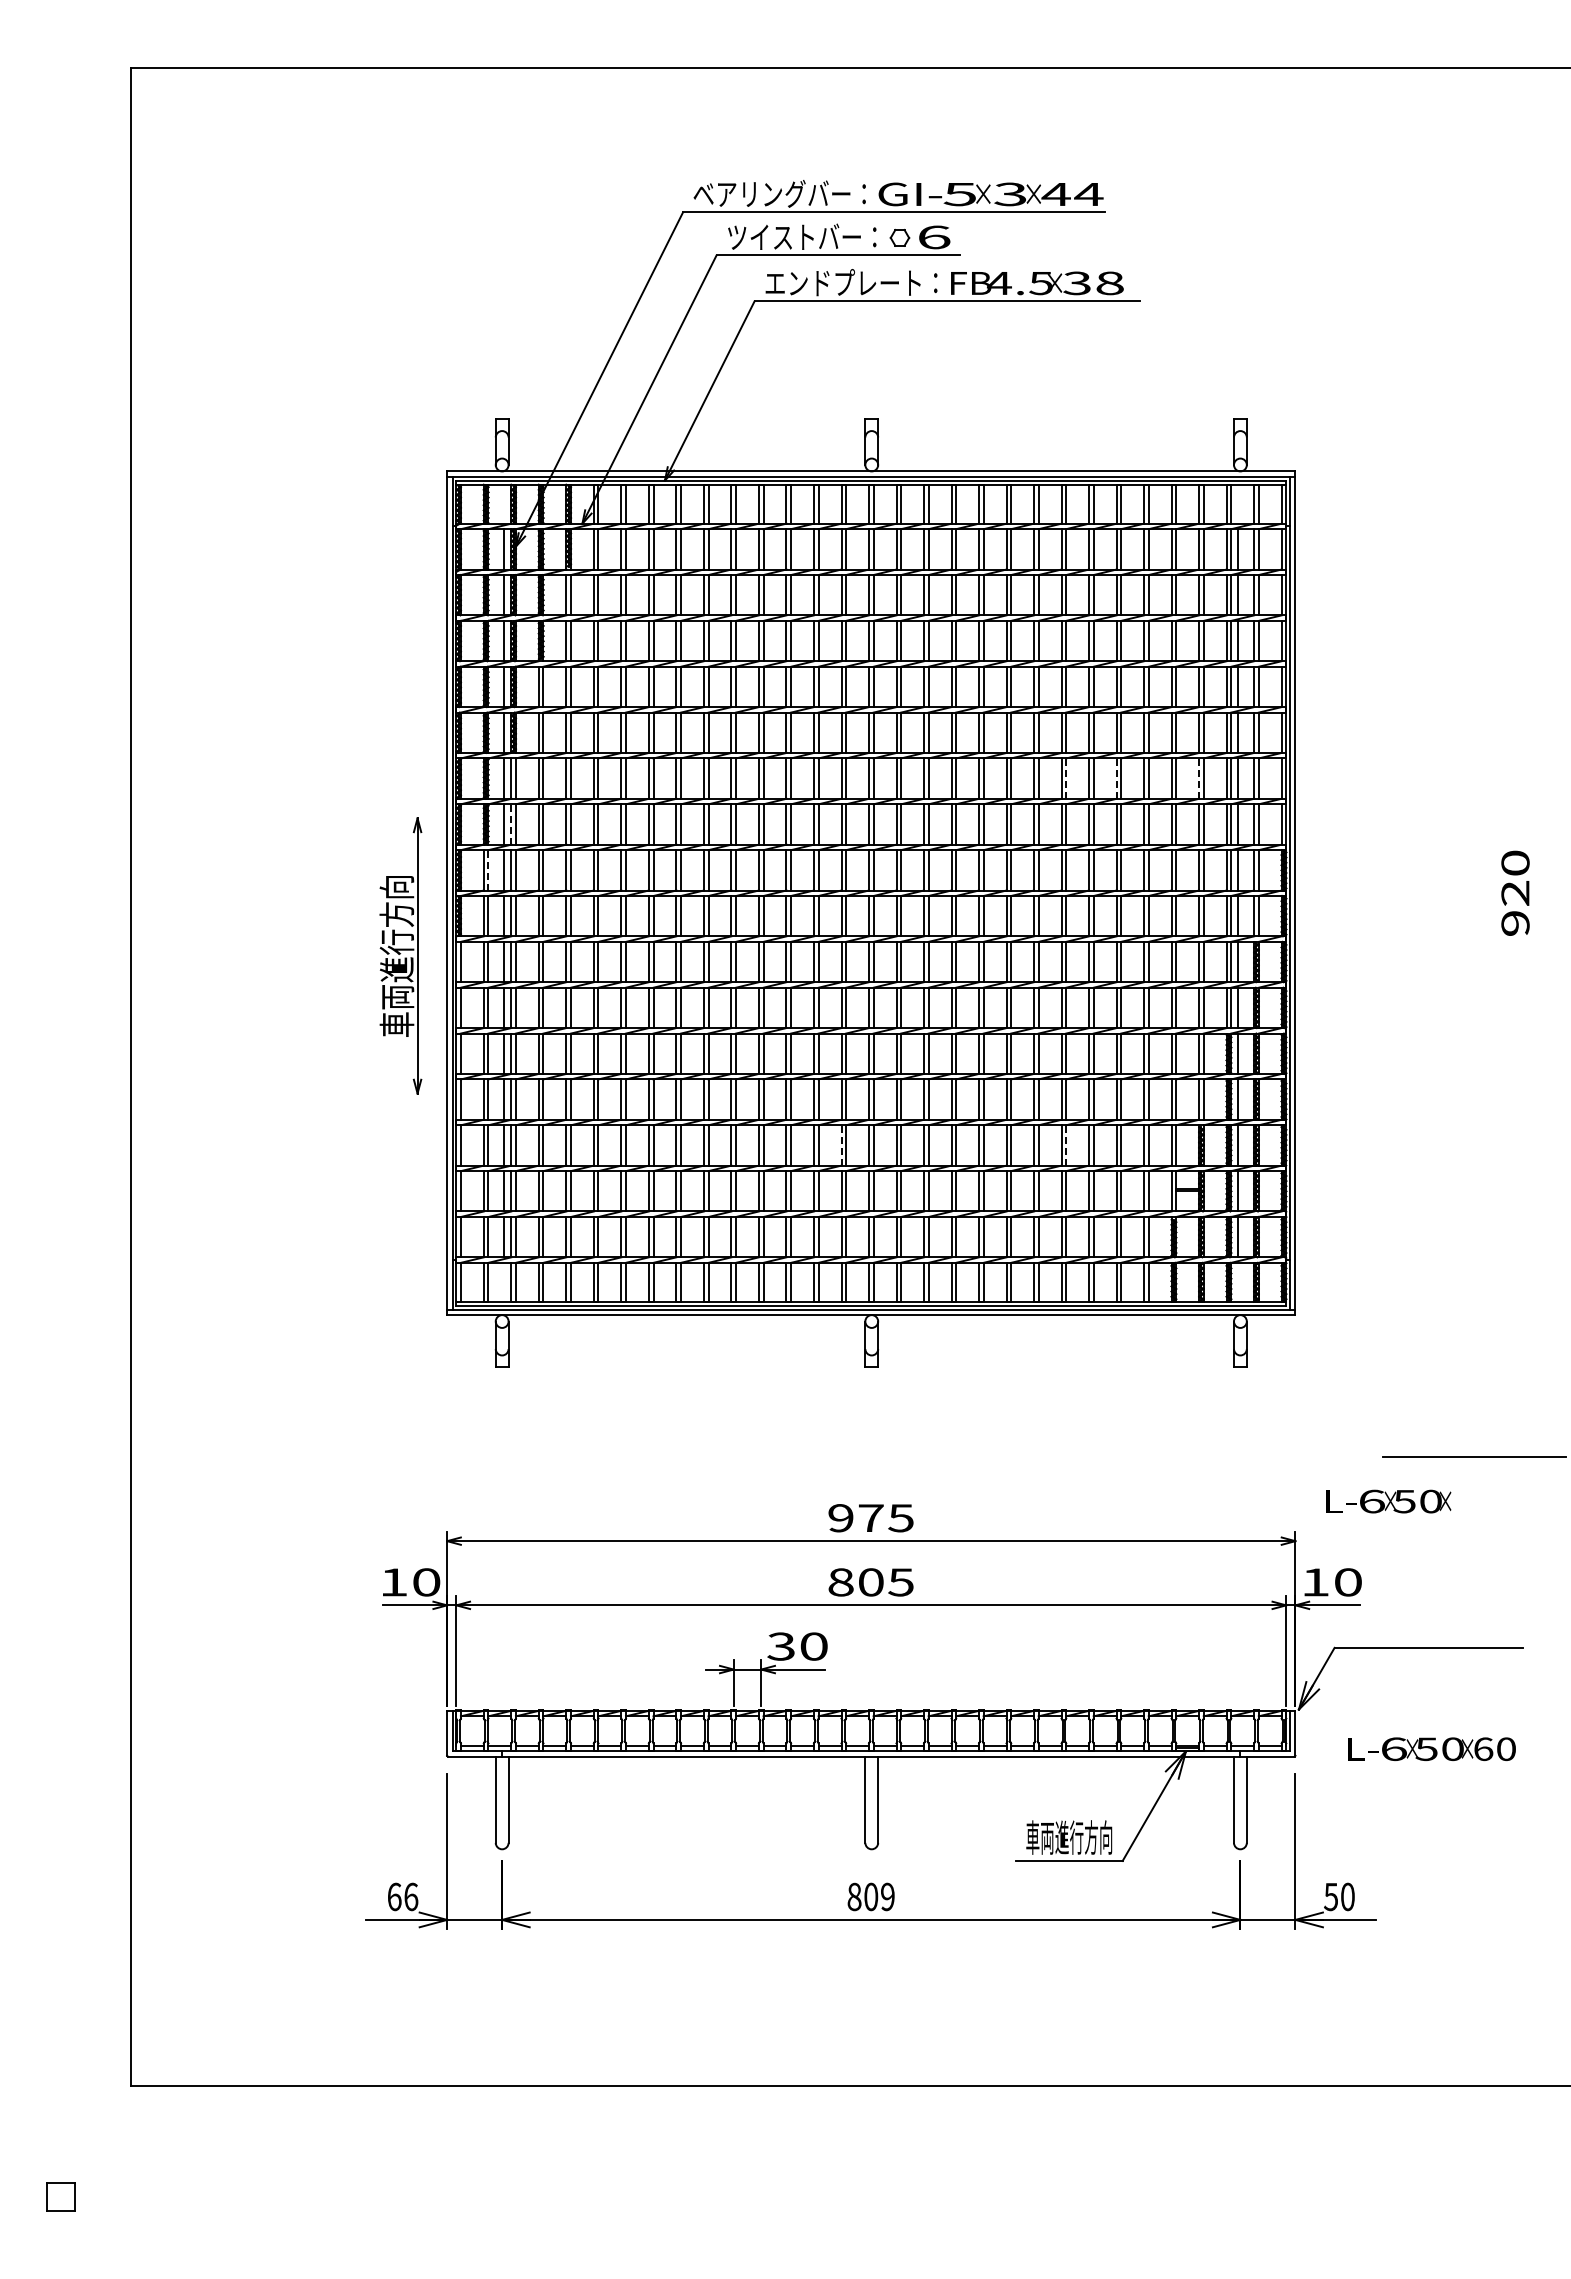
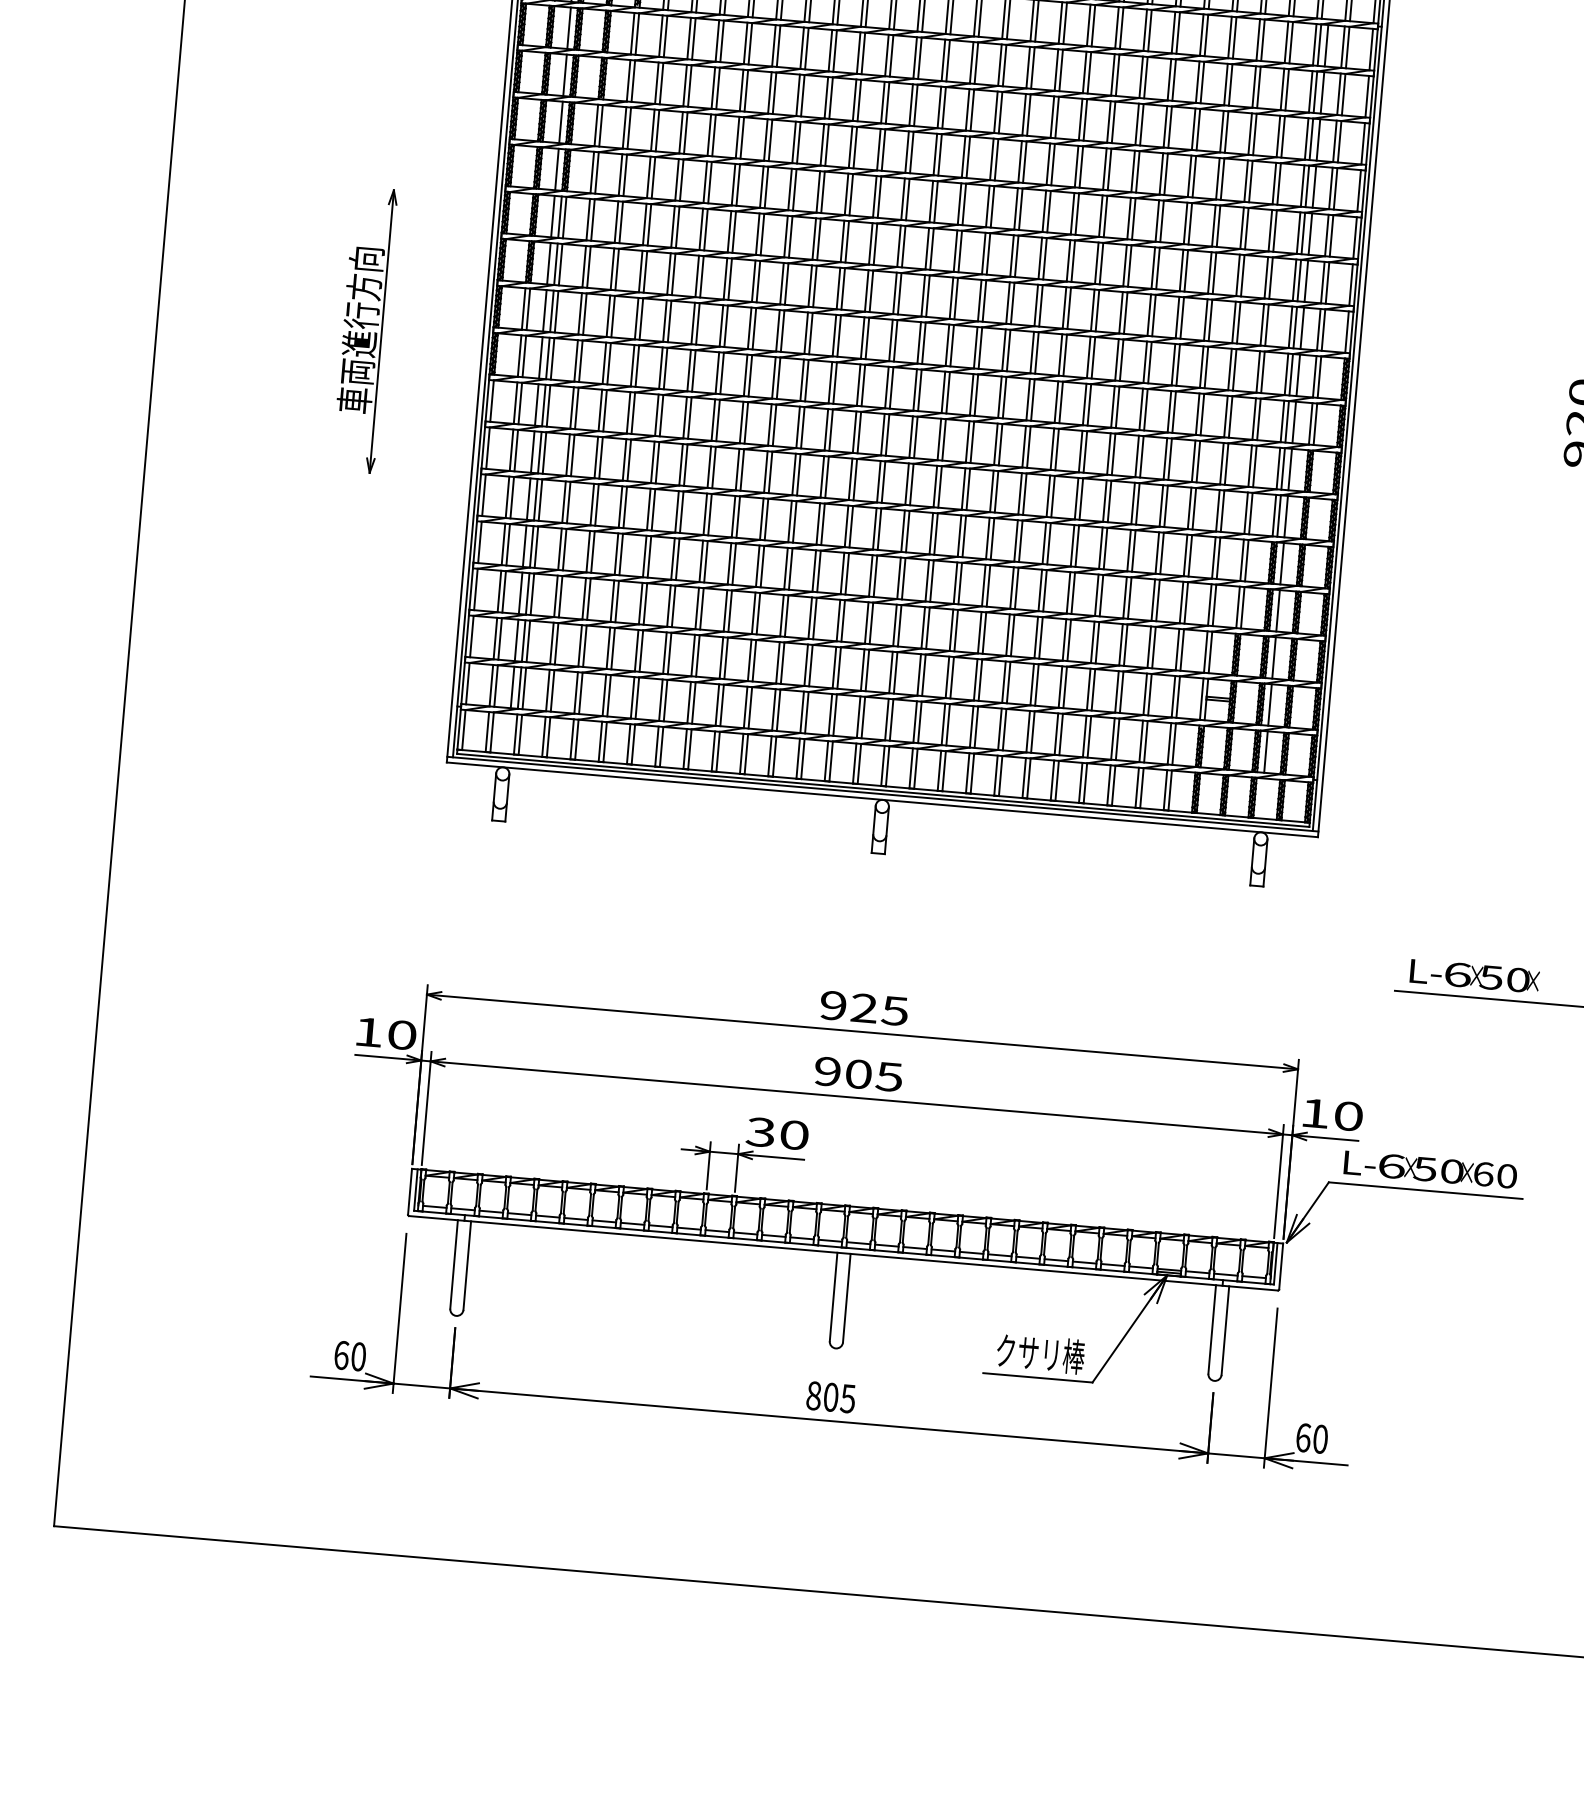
line: (1066, 778) -> (1130, 265), dashed -> solid
line: (1116, 778) -> (1181, 270), dashed -> solid
line: (1199, 778) -> (1266, 277), dashed -> solid
line: (511, 823) -> (556, 263), dashed -> solid
line: (488, 869) -> (528, 308), dashed -> solid
part: (400, 955) -> (364, 329), moved
line: (841, 1144) -> (866, 622), dashed -> solid
line: (1066, 1144) -> (1097, 641), dashed -> solid
text: (1388, 1501) -> (1474, 976), moved
text: (870, 1517) -> (863, 1007), 975 -> 925
text: (840, 1582) -> (827, 1071), 805 -> 905
text: (1431, 1748) -> (1430, 1168), moved
text: (1069, 1837) -> (1039, 1353), 車両進行方向 -> クサリ棒
text: (411, 1896) -> (359, 1356), 66 -> 60
text: (887, 1896) -> (847, 1398), 809 -> 805
text: (1331, 1896) -> (1303, 1437), 50 -> 60

